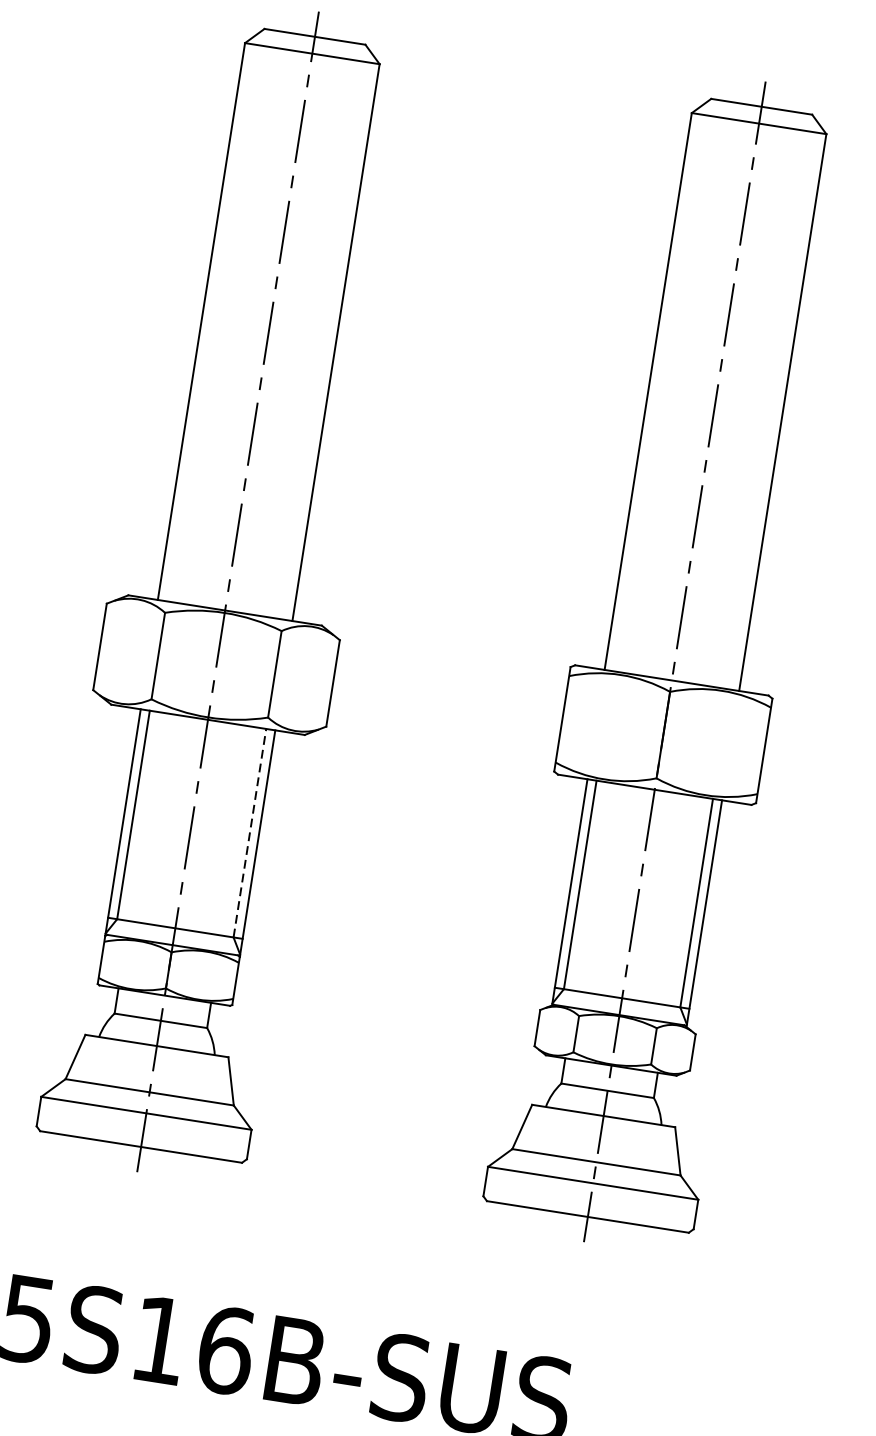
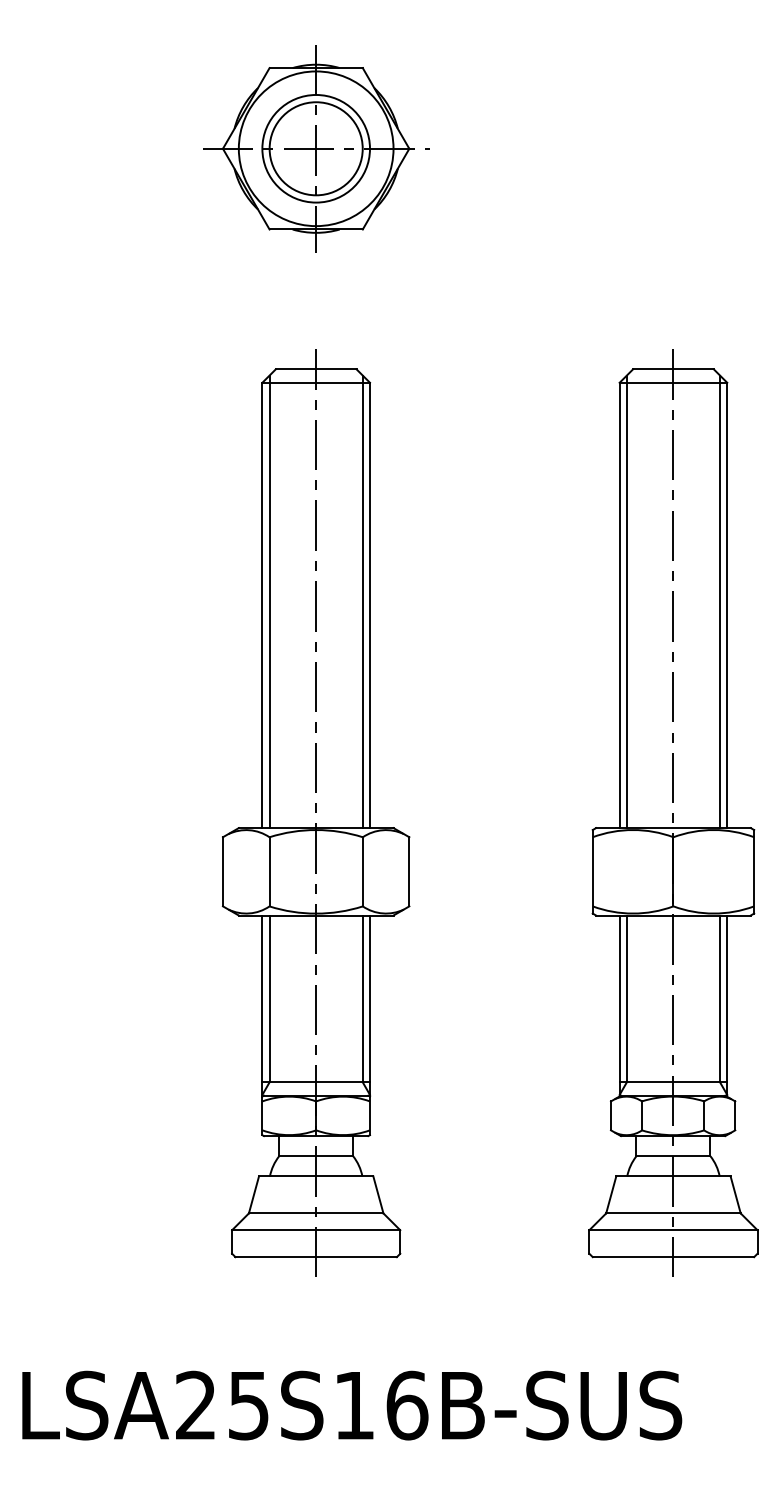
line: (211, 318) -> (269, 601), added
line: (327, 336) -> (362, 601), added
line: (657, 387) -> (626, 601), added
line: (775, 406) -> (720, 601), added
line: (249, 832) -> (362, 998), dashed -> solid

